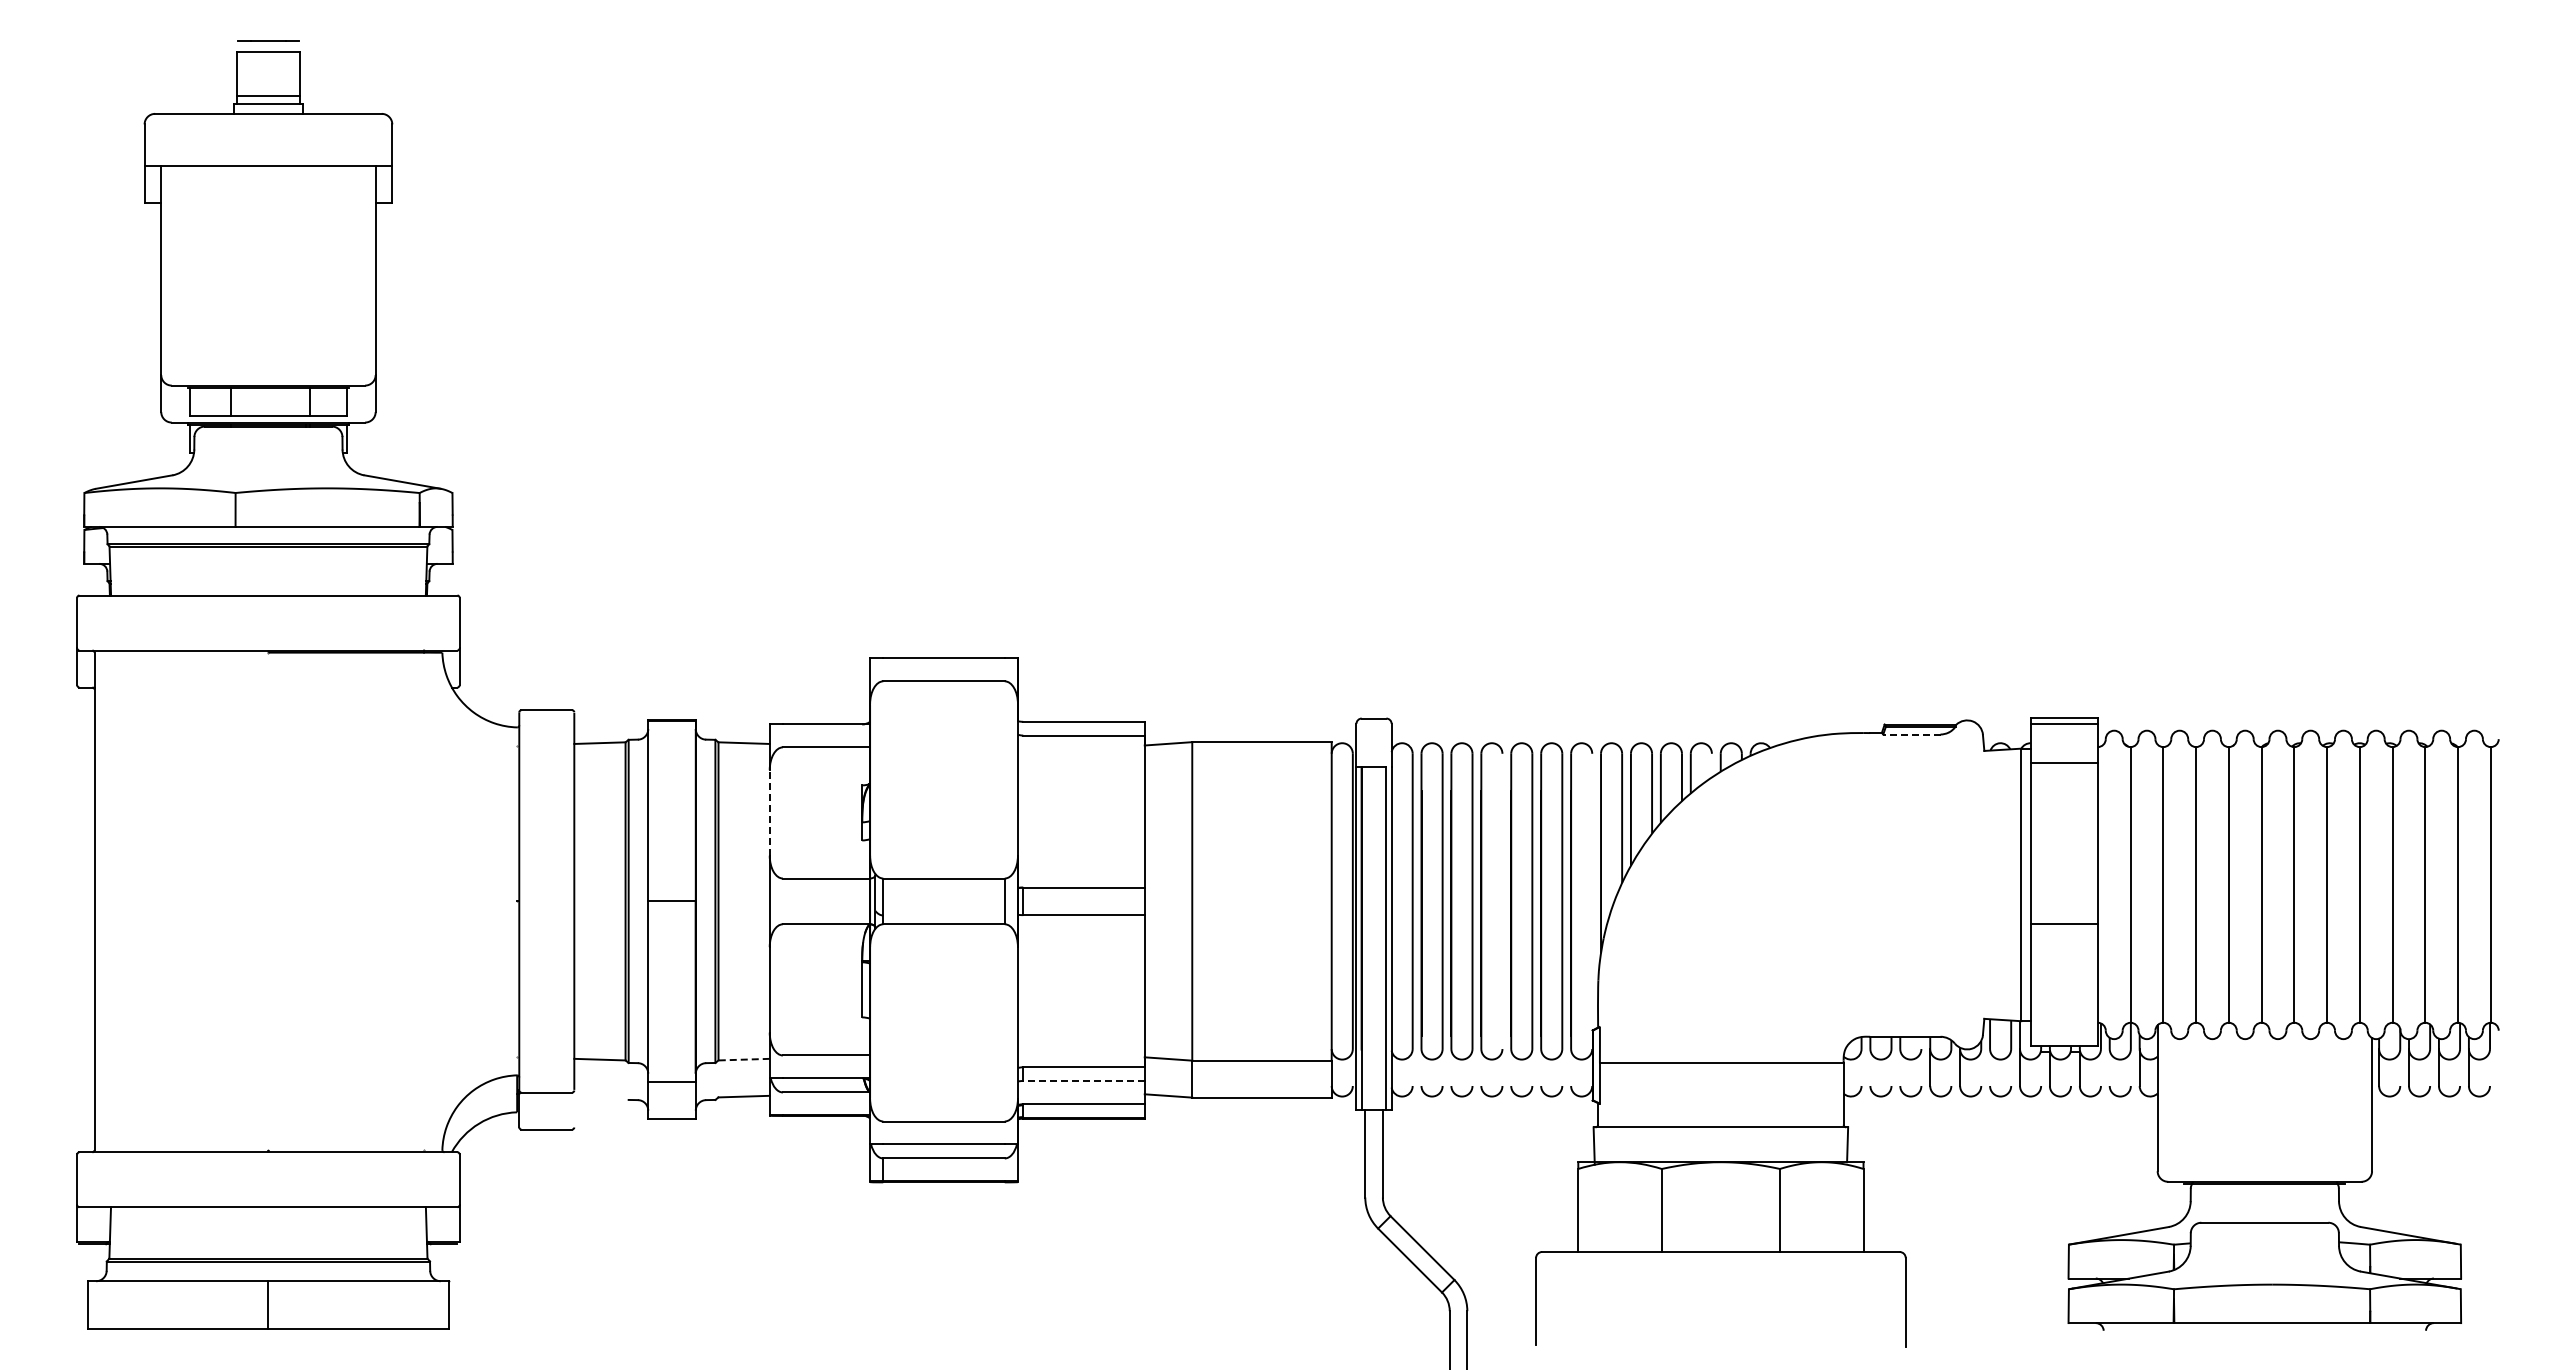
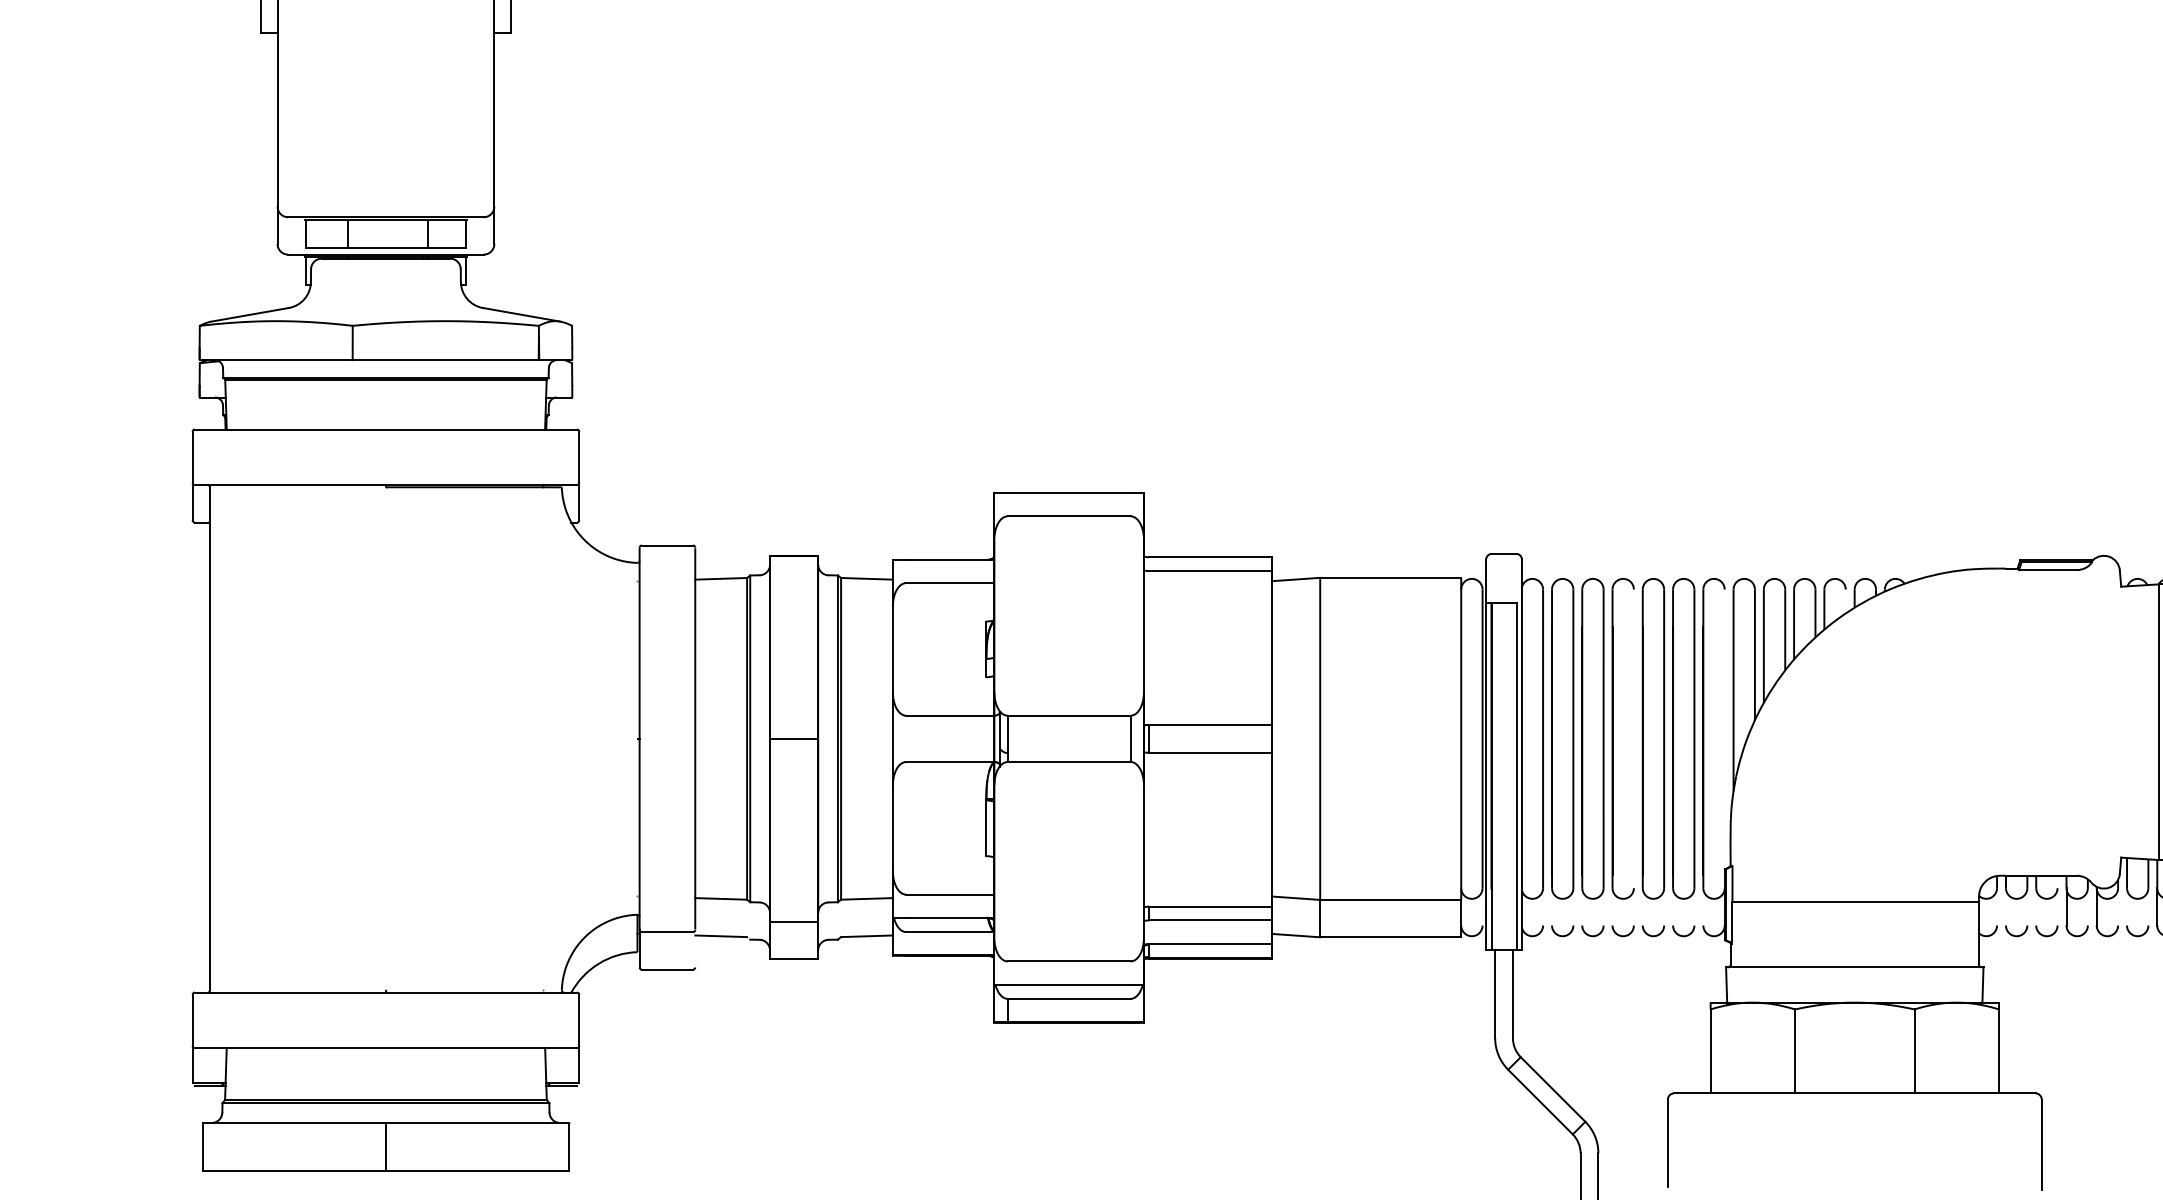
line: (1911, 734) -> (2047, 570), dashed -> solid
line: (769, 812) -> (892, 648), dashed -> solid
line: (744, 1059) -> (867, 898), dashed -> solid
line: (1084, 1080) -> (1211, 919), dashed -> solid
line: (599, 1096) -> (720, 936), added

